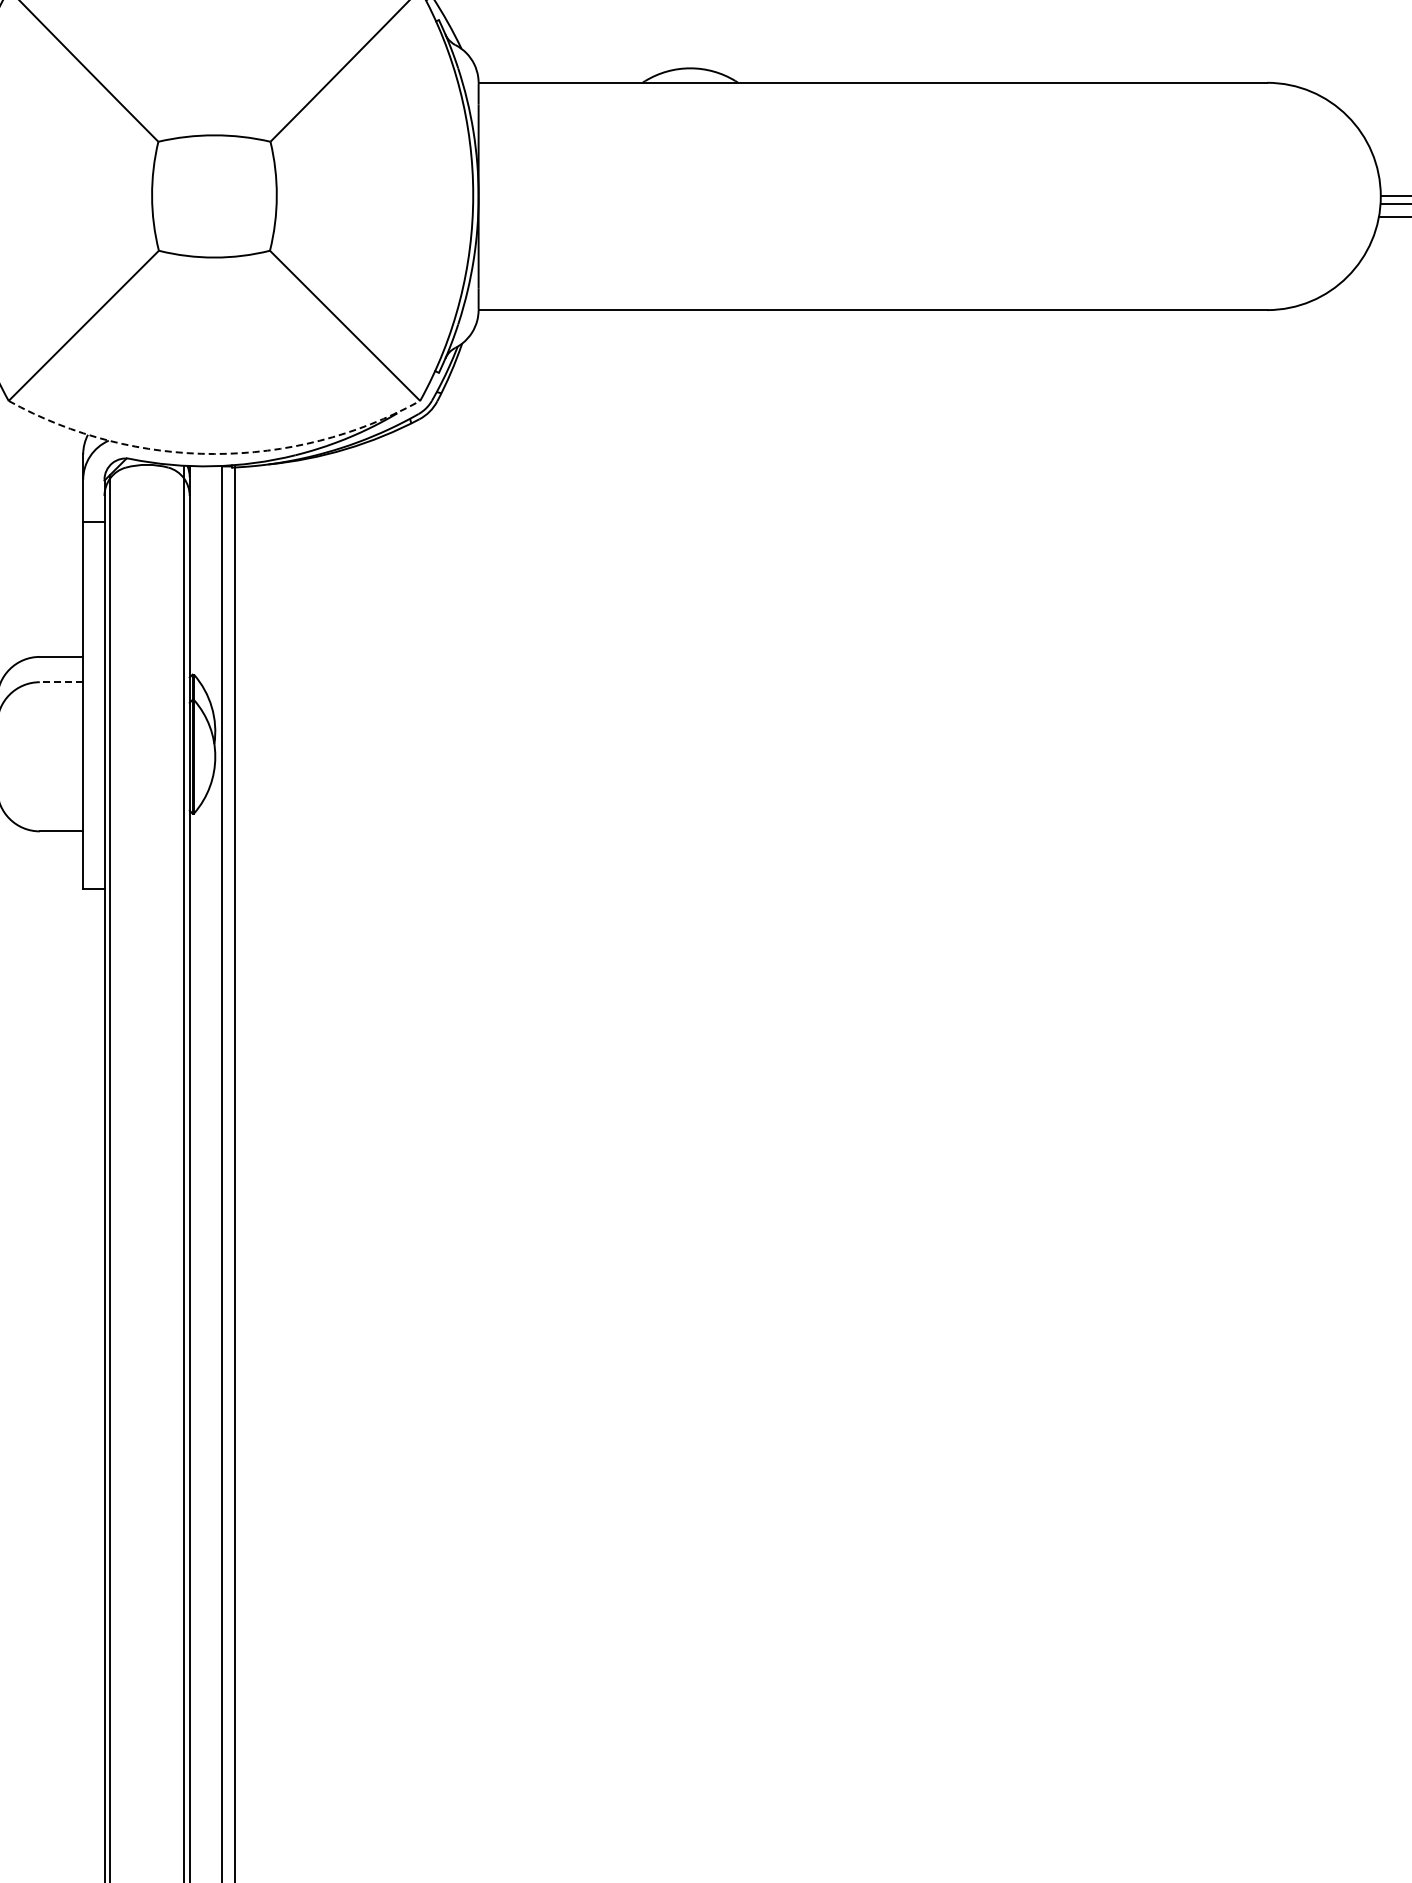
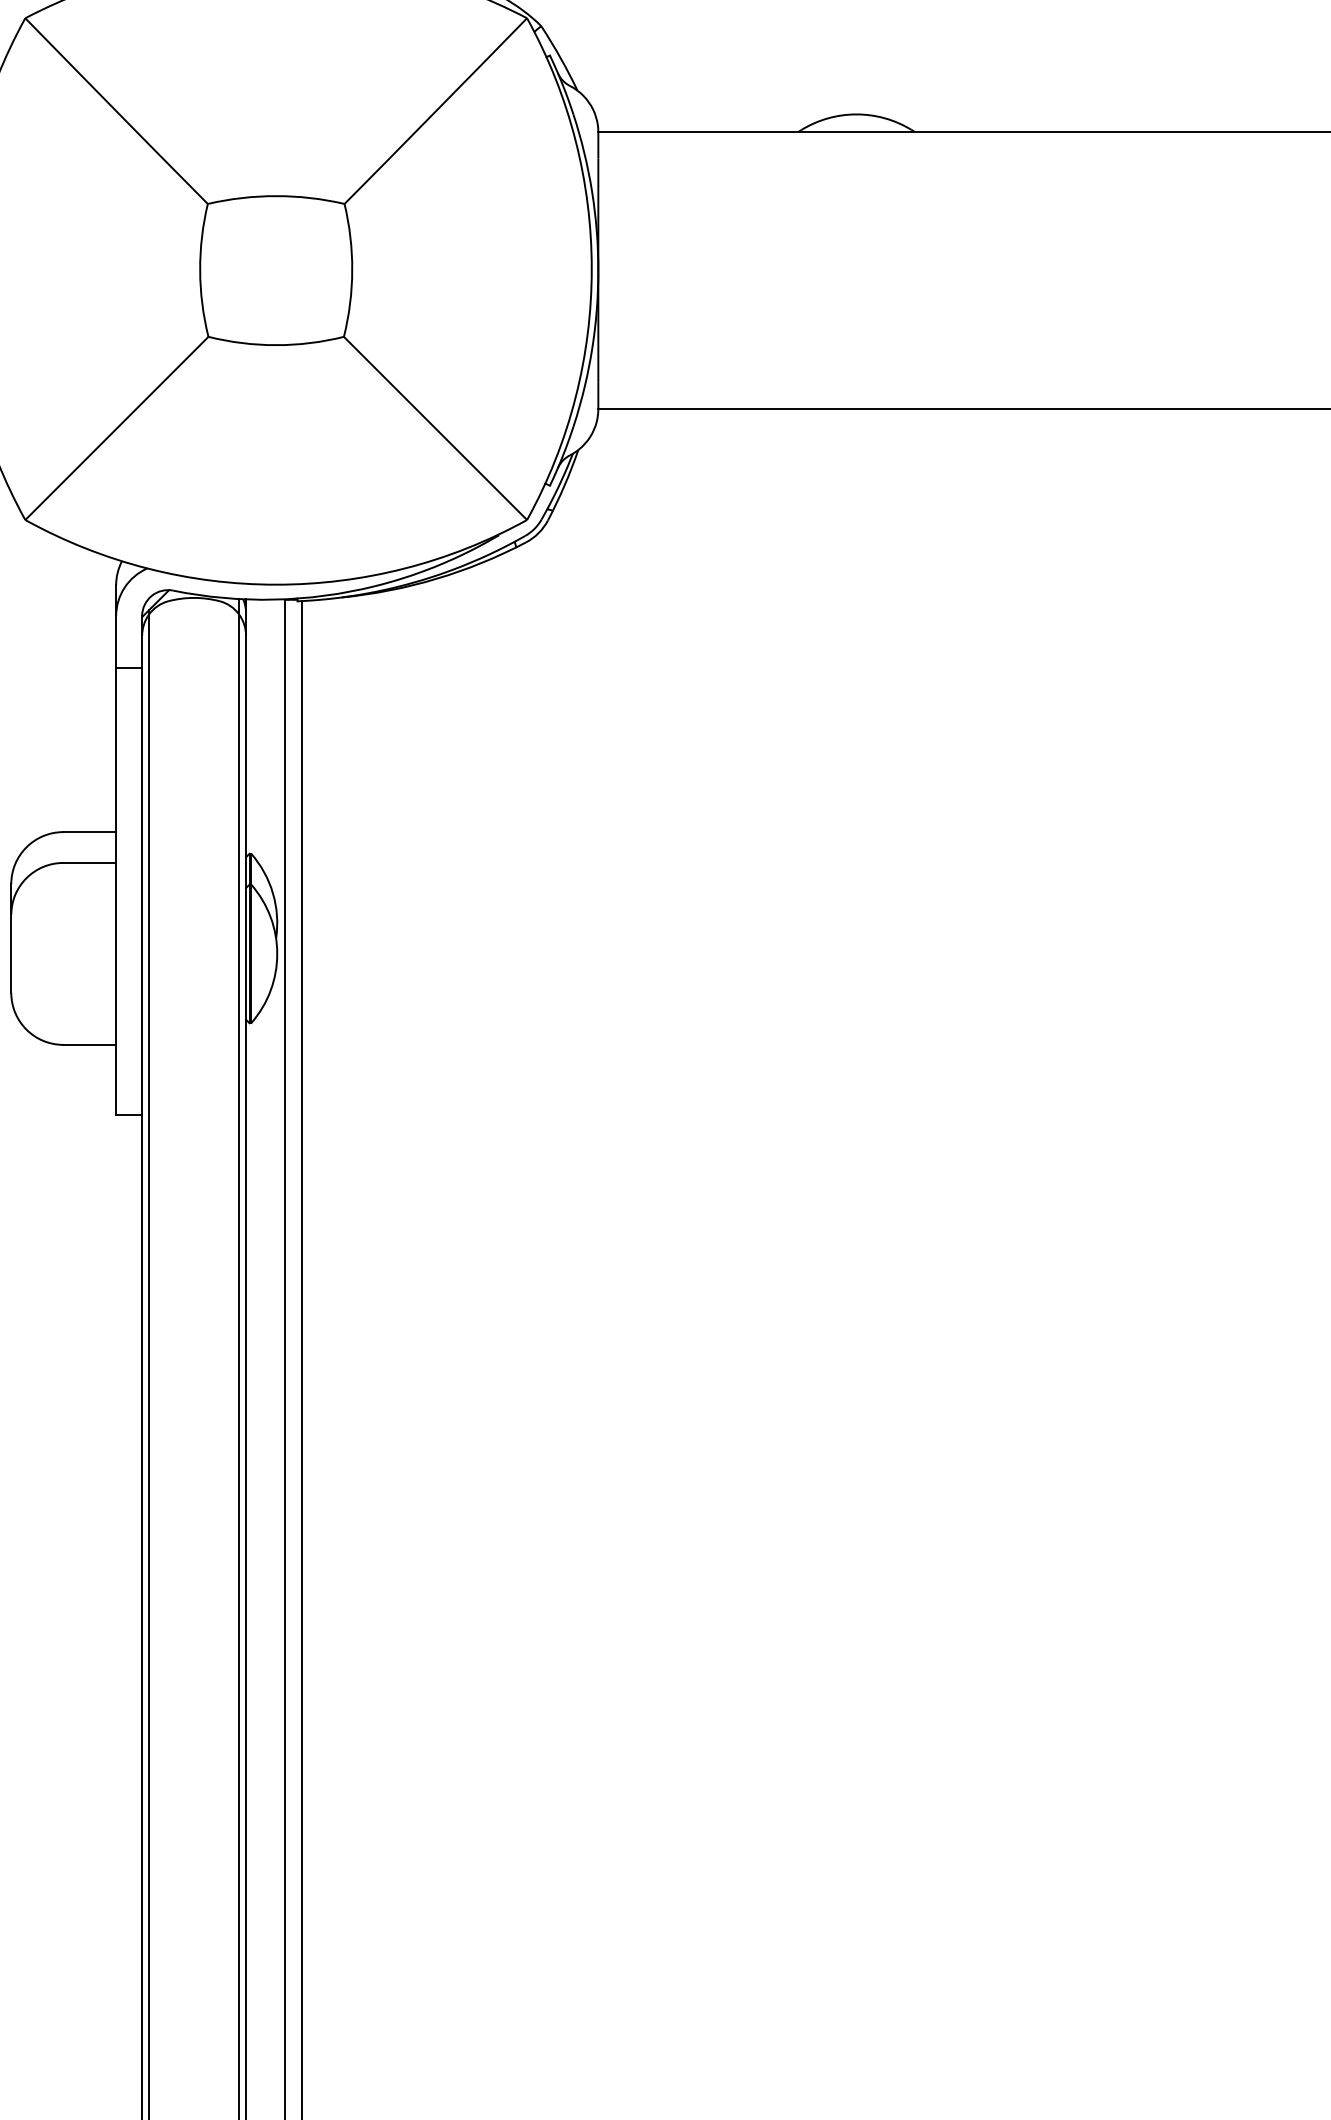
arc: (214, 454) -> (276, 585), dashed -> solid
line: (61, 682) -> (89, 863), dashed -> solid

